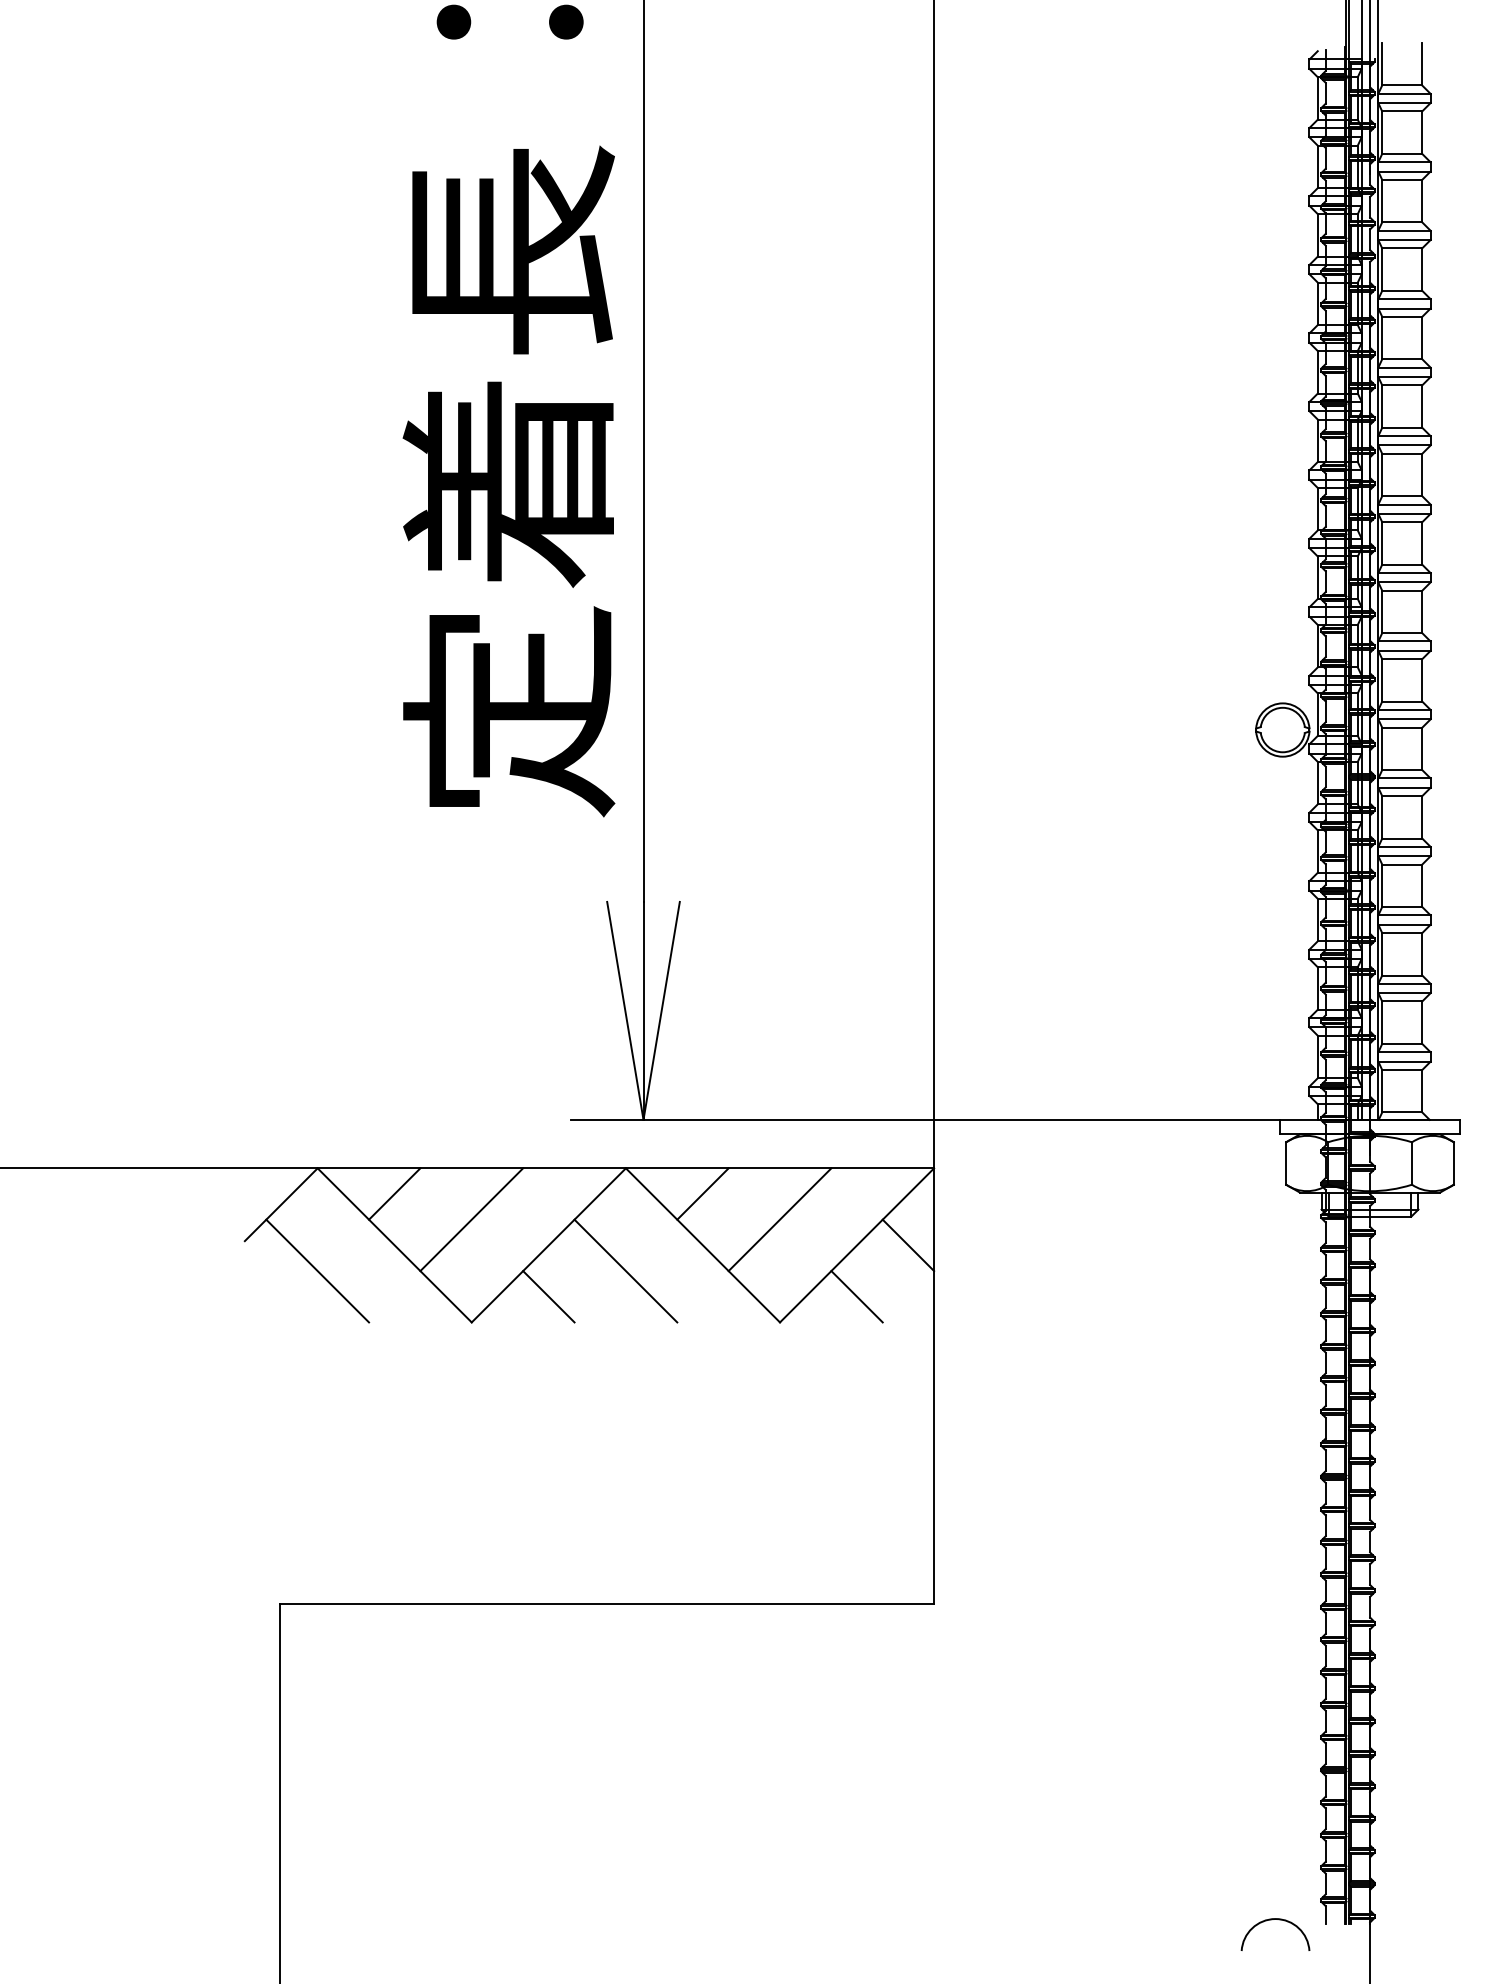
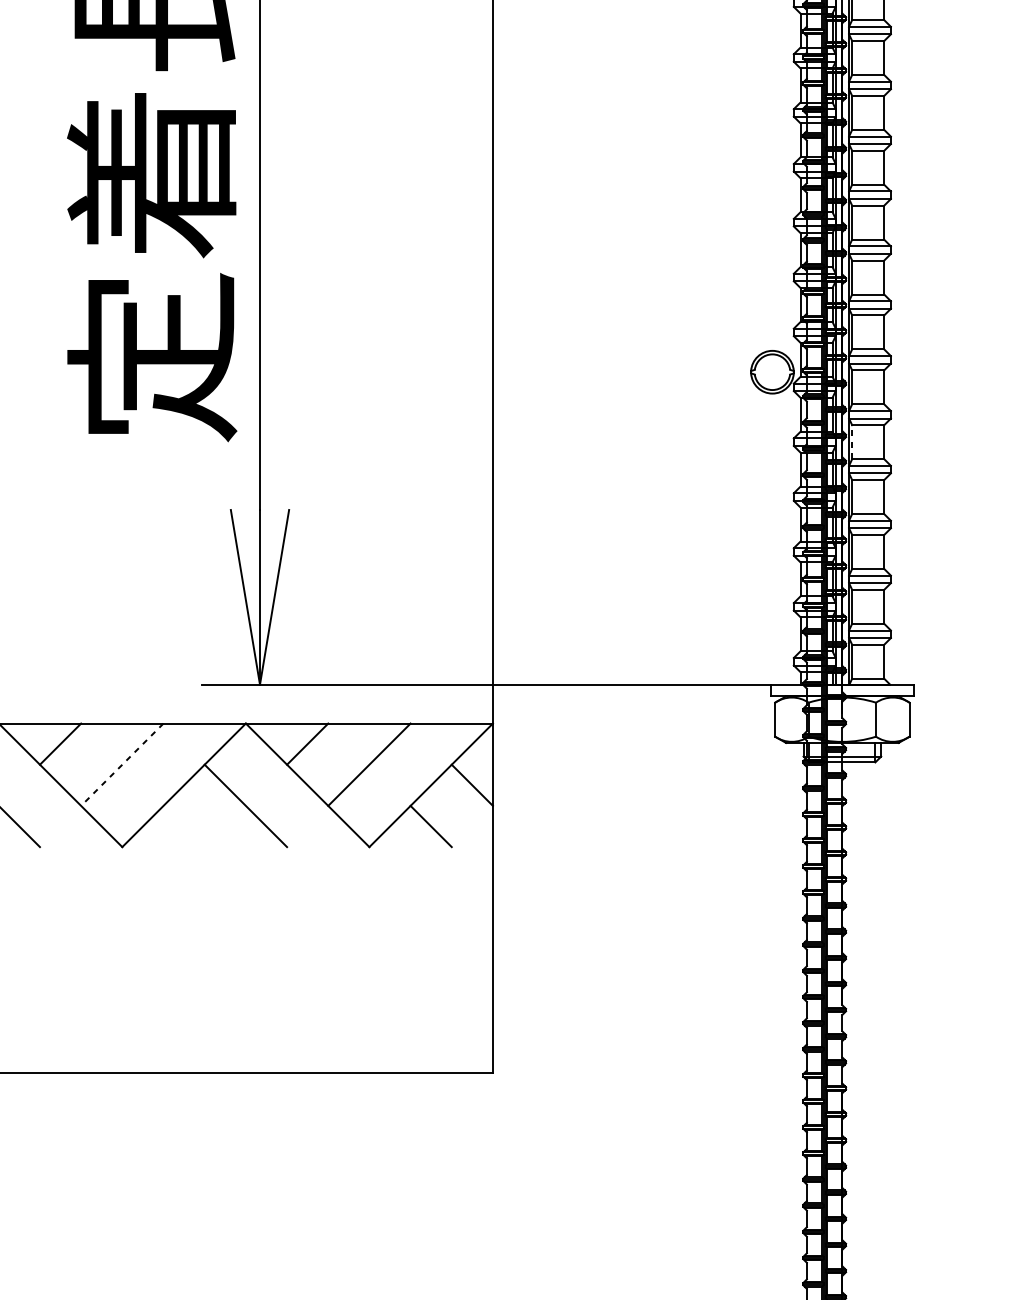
line: (1382, 816) -> (852, 441), solid -> dashed
line: (471, 1219) -> (122, 764), solid -> dashed
line: (548, 1296) -> (183, 826), removed

